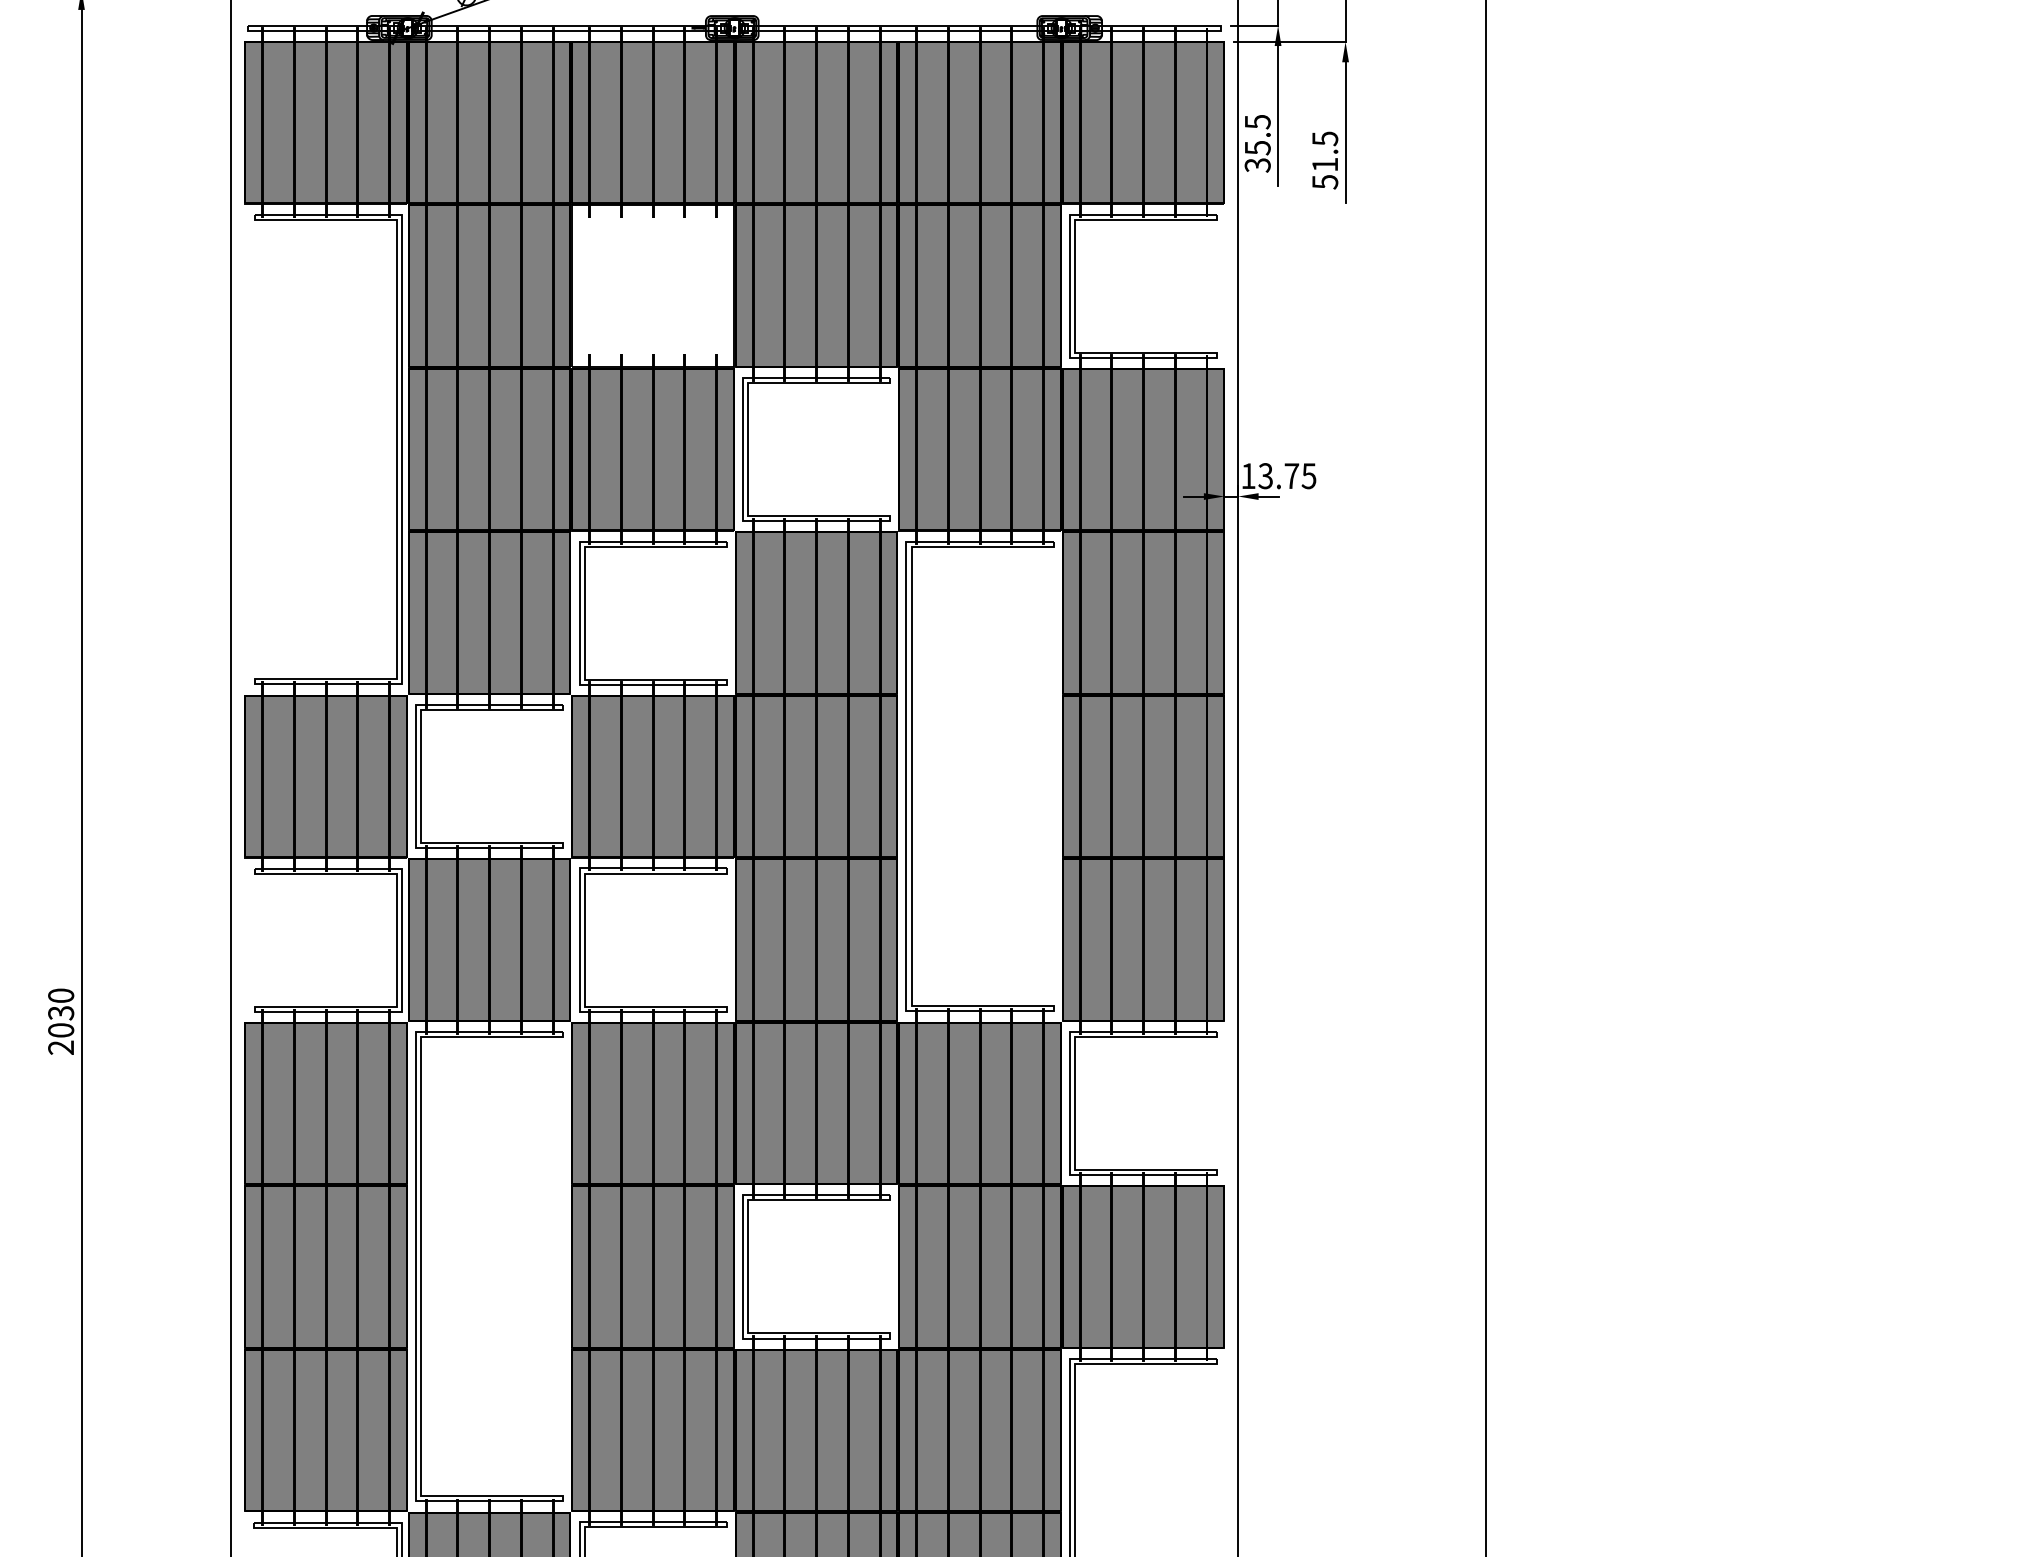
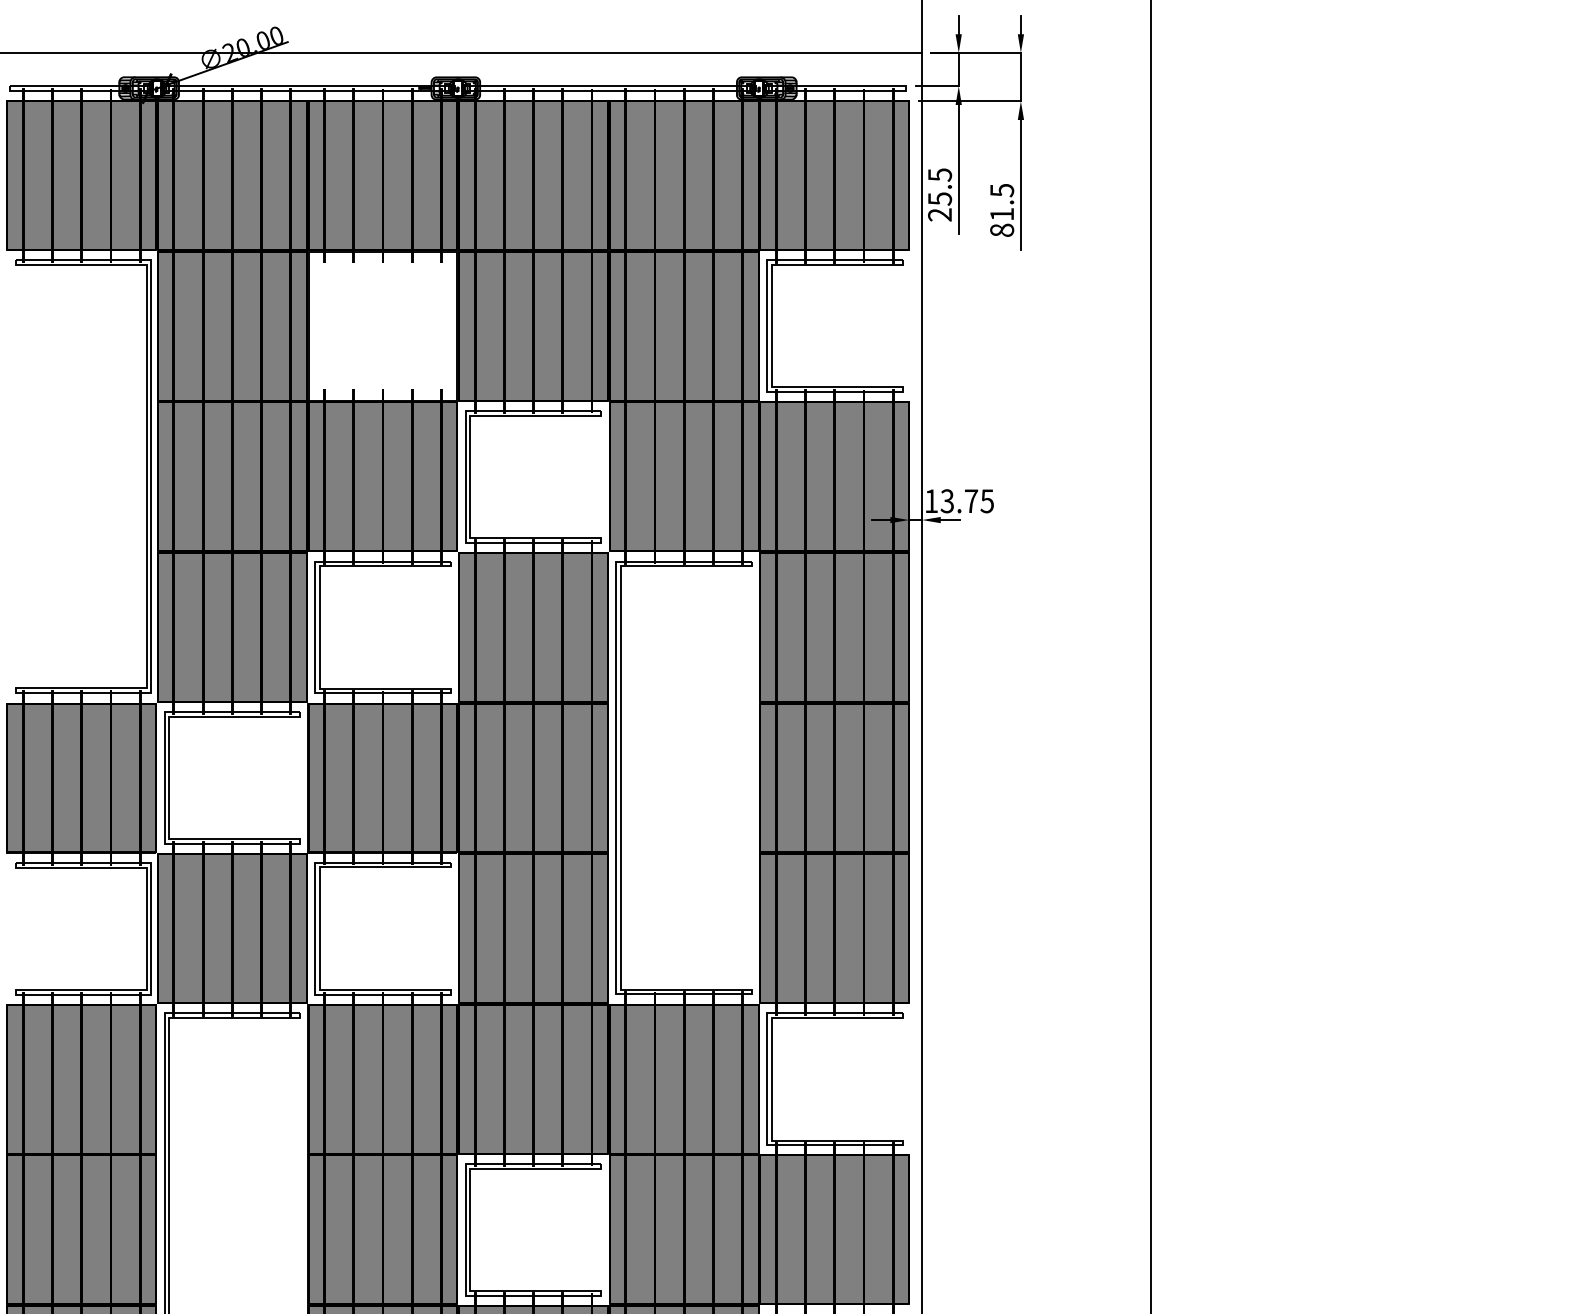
text: (1257, 165) -> (939, 215), 35.5 -> 25.5
text: (1325, 181) -> (1002, 229), 51.5 -> 81.5

